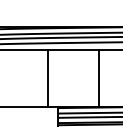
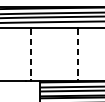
line: (47, 78) -> (30, 55), solid -> dashed
line: (98, 78) -> (77, 55), solid -> dashed

